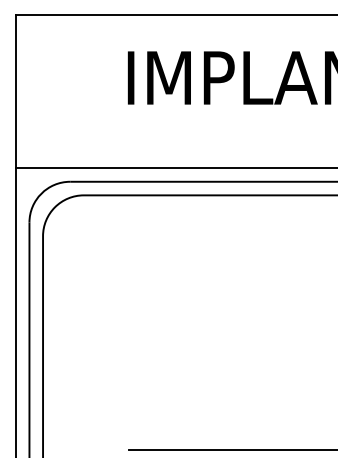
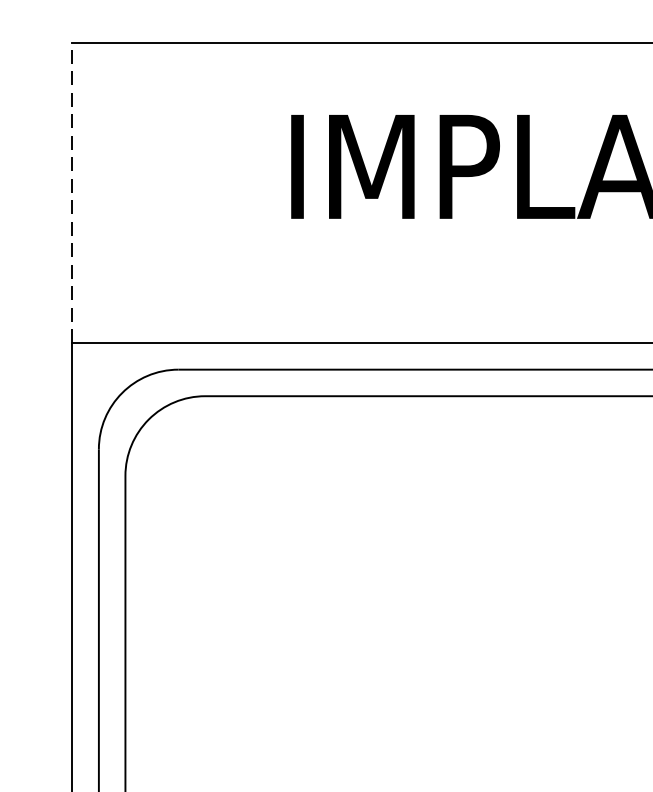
line: (15, 91) -> (71, 193), solid -> dashed

